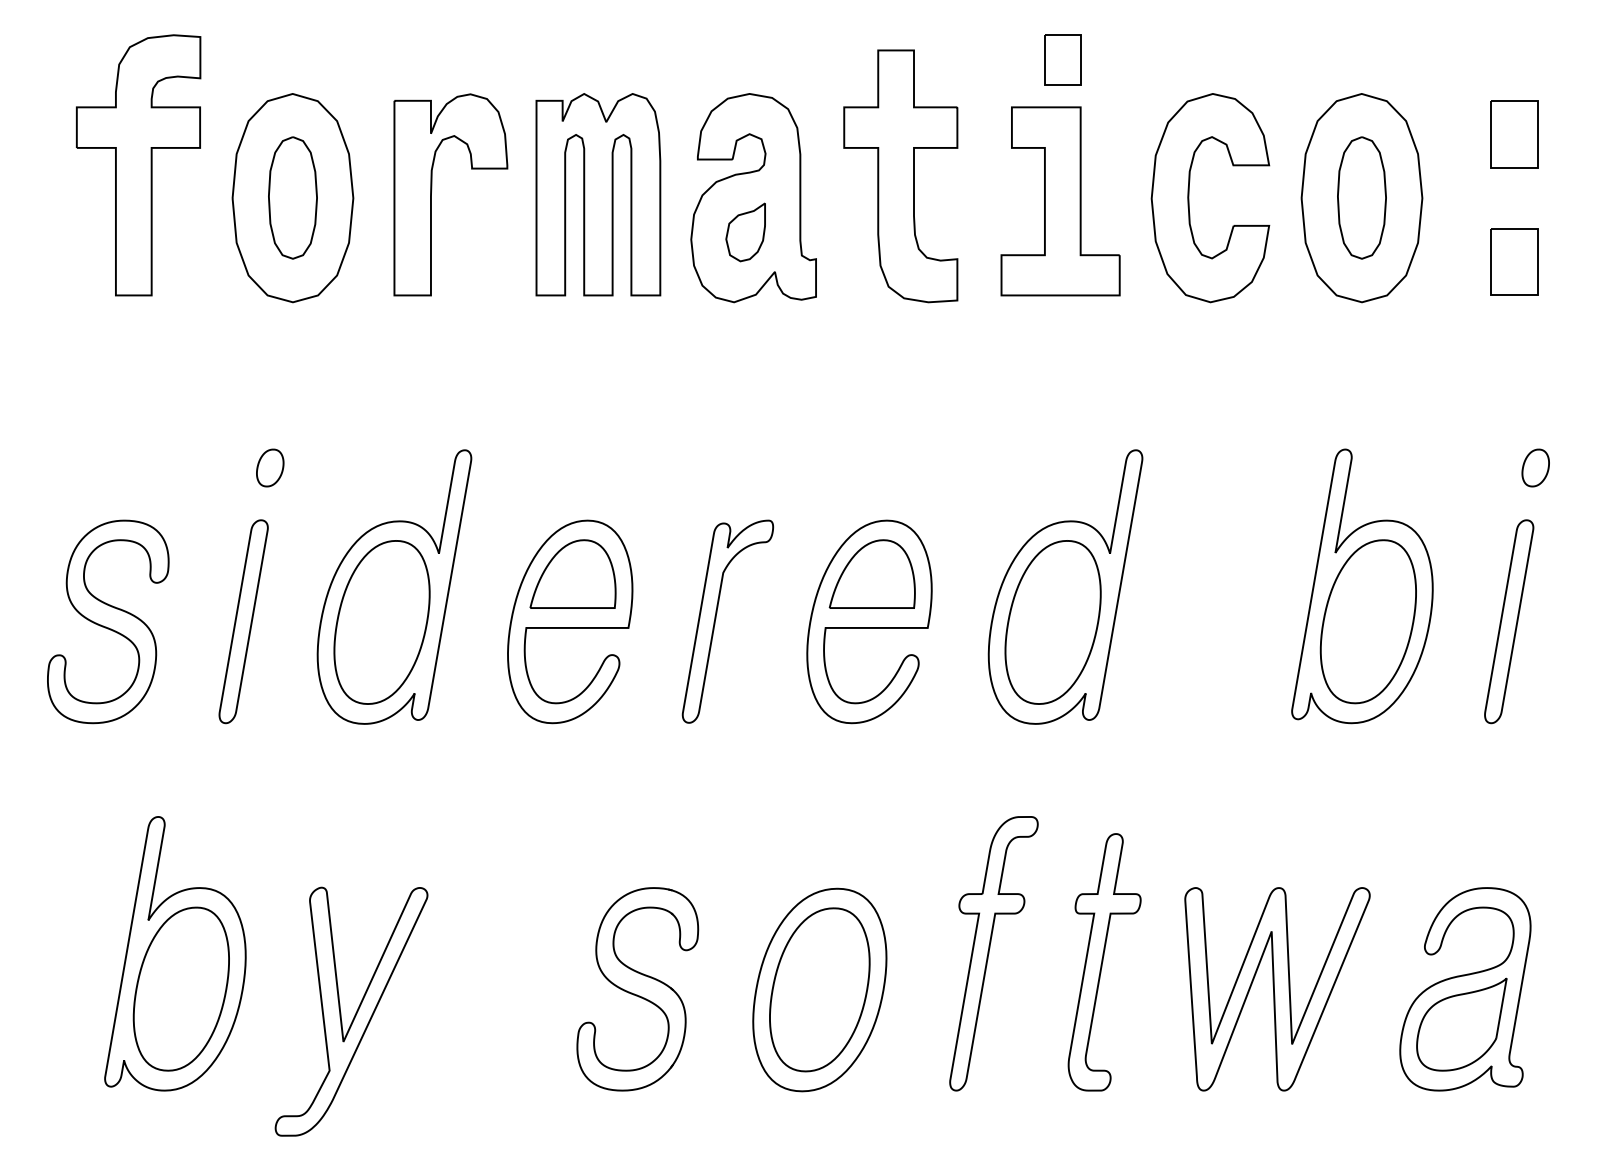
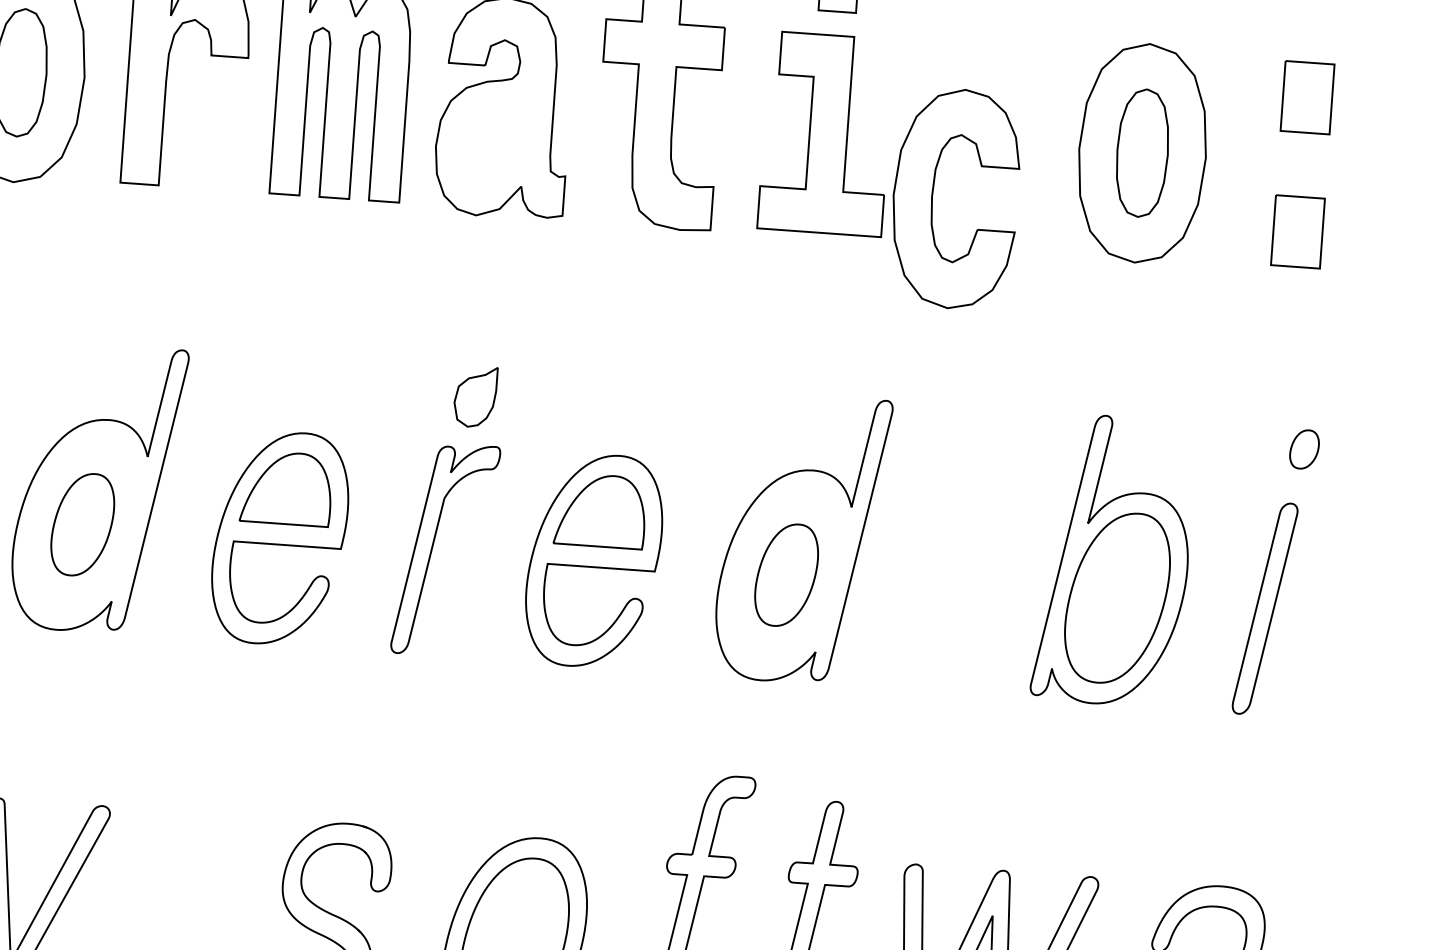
part: (1189, 198) -> (933, 197), moved
part: (745, 232) -> (475, 396), moved
part: (381, 622) -> (82, 524), size x0.6
part: (1052, 622) -> (786, 575), size x0.6

